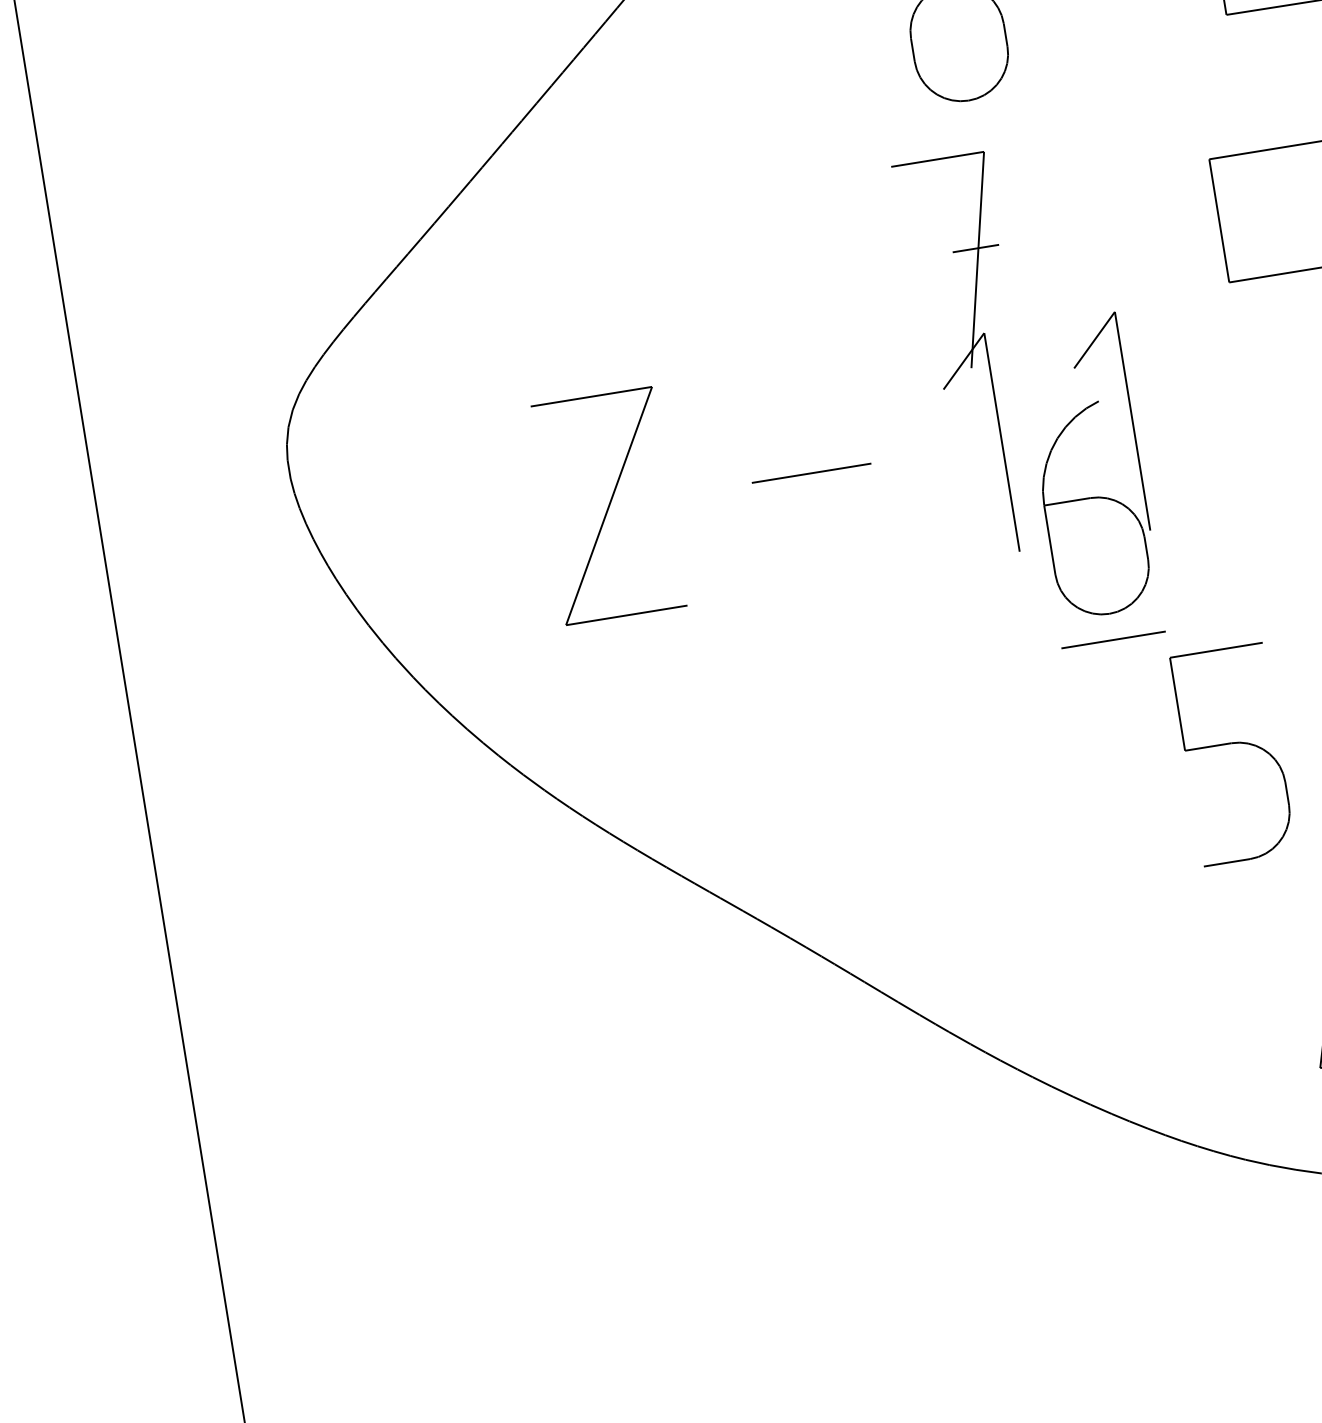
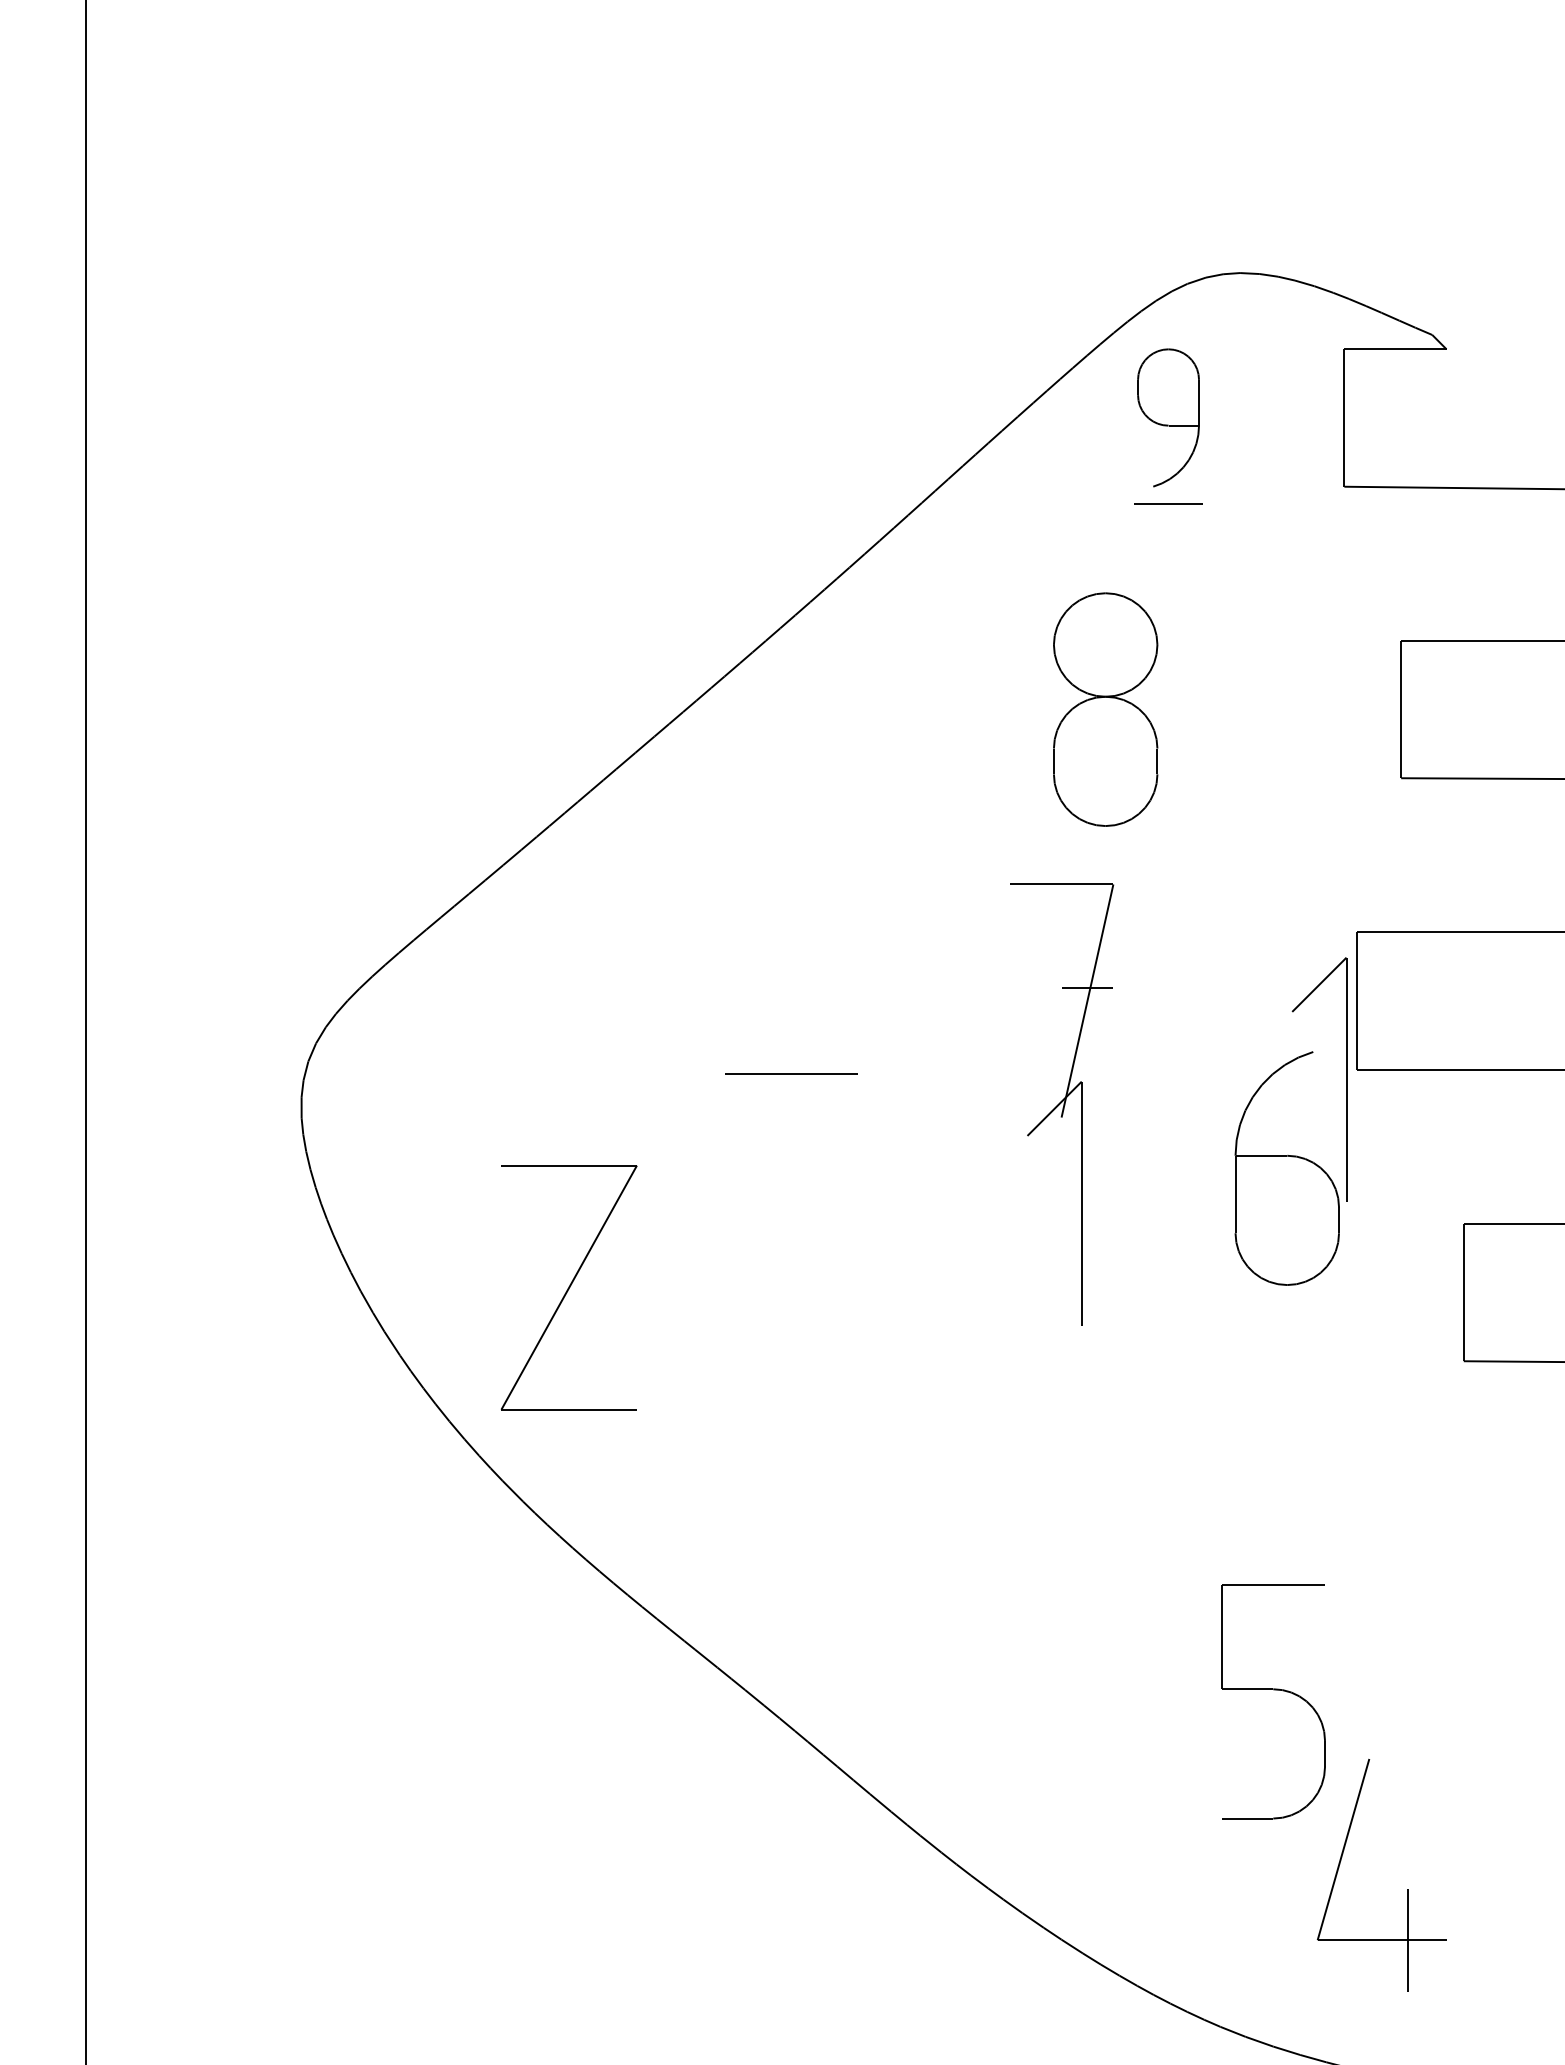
line: (811, 473) -> (791, 1073), moved
part: (1093, 497) -> (1290, 1155), moved
part: (608, 506) -> (568, 1287), moved
line: (1113, 639) -> (1168, 1437), removed
part: (1231, 744) -> (1273, 1690), moved

